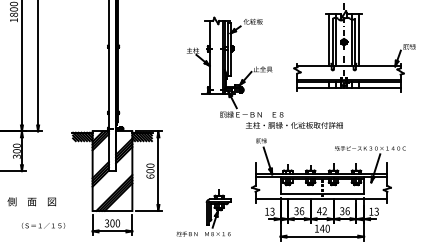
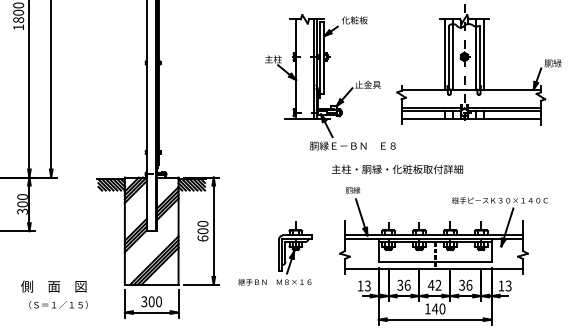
part: (235, 67) -> (330, 82), moved
text: (31, 201) -> (53, 286), moved
part: (204, 212) -> (275, 253), moved

